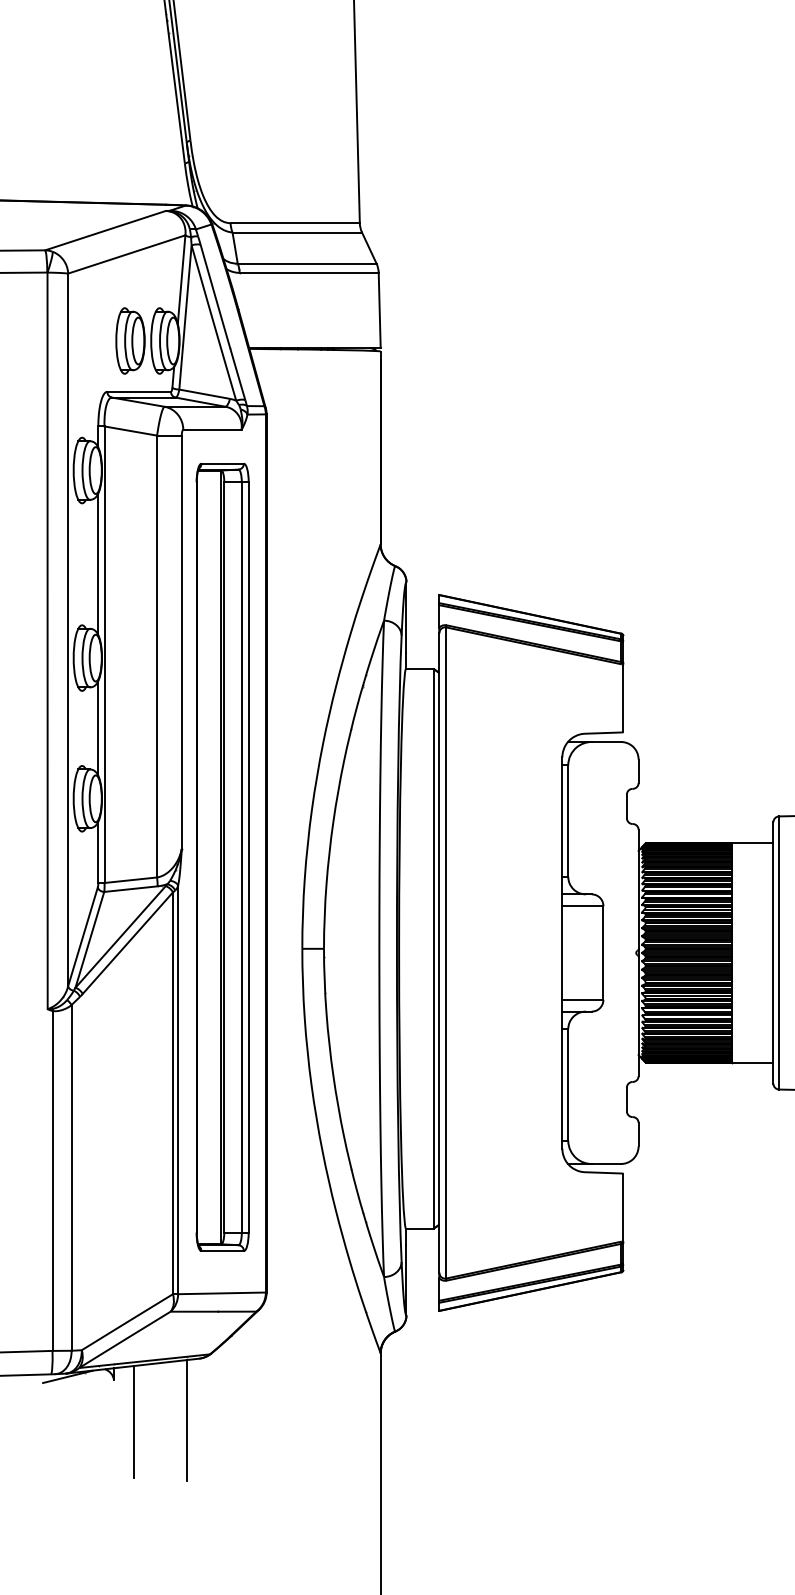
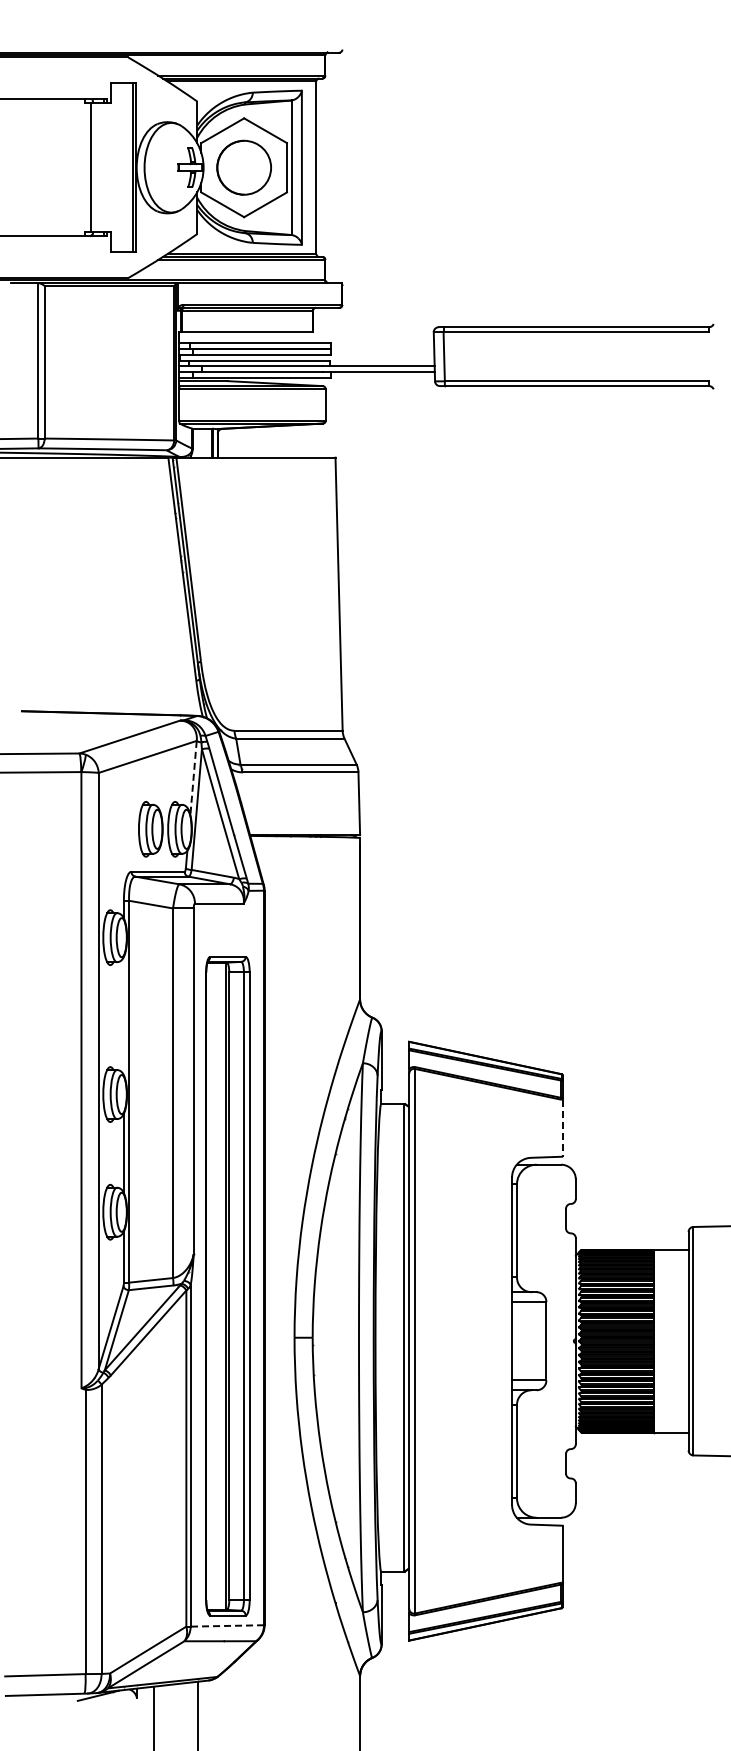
line: (181, 280) -> (193, 778), solid -> dashed
line: (97, 563) -> (123, 1015), removed
line: (623, 698) -> (563, 1128), solid -> dashed
part: (222, 857) -> (227, 1286), moved
line: (222, 1292) -> (227, 1625), solid -> dashed

